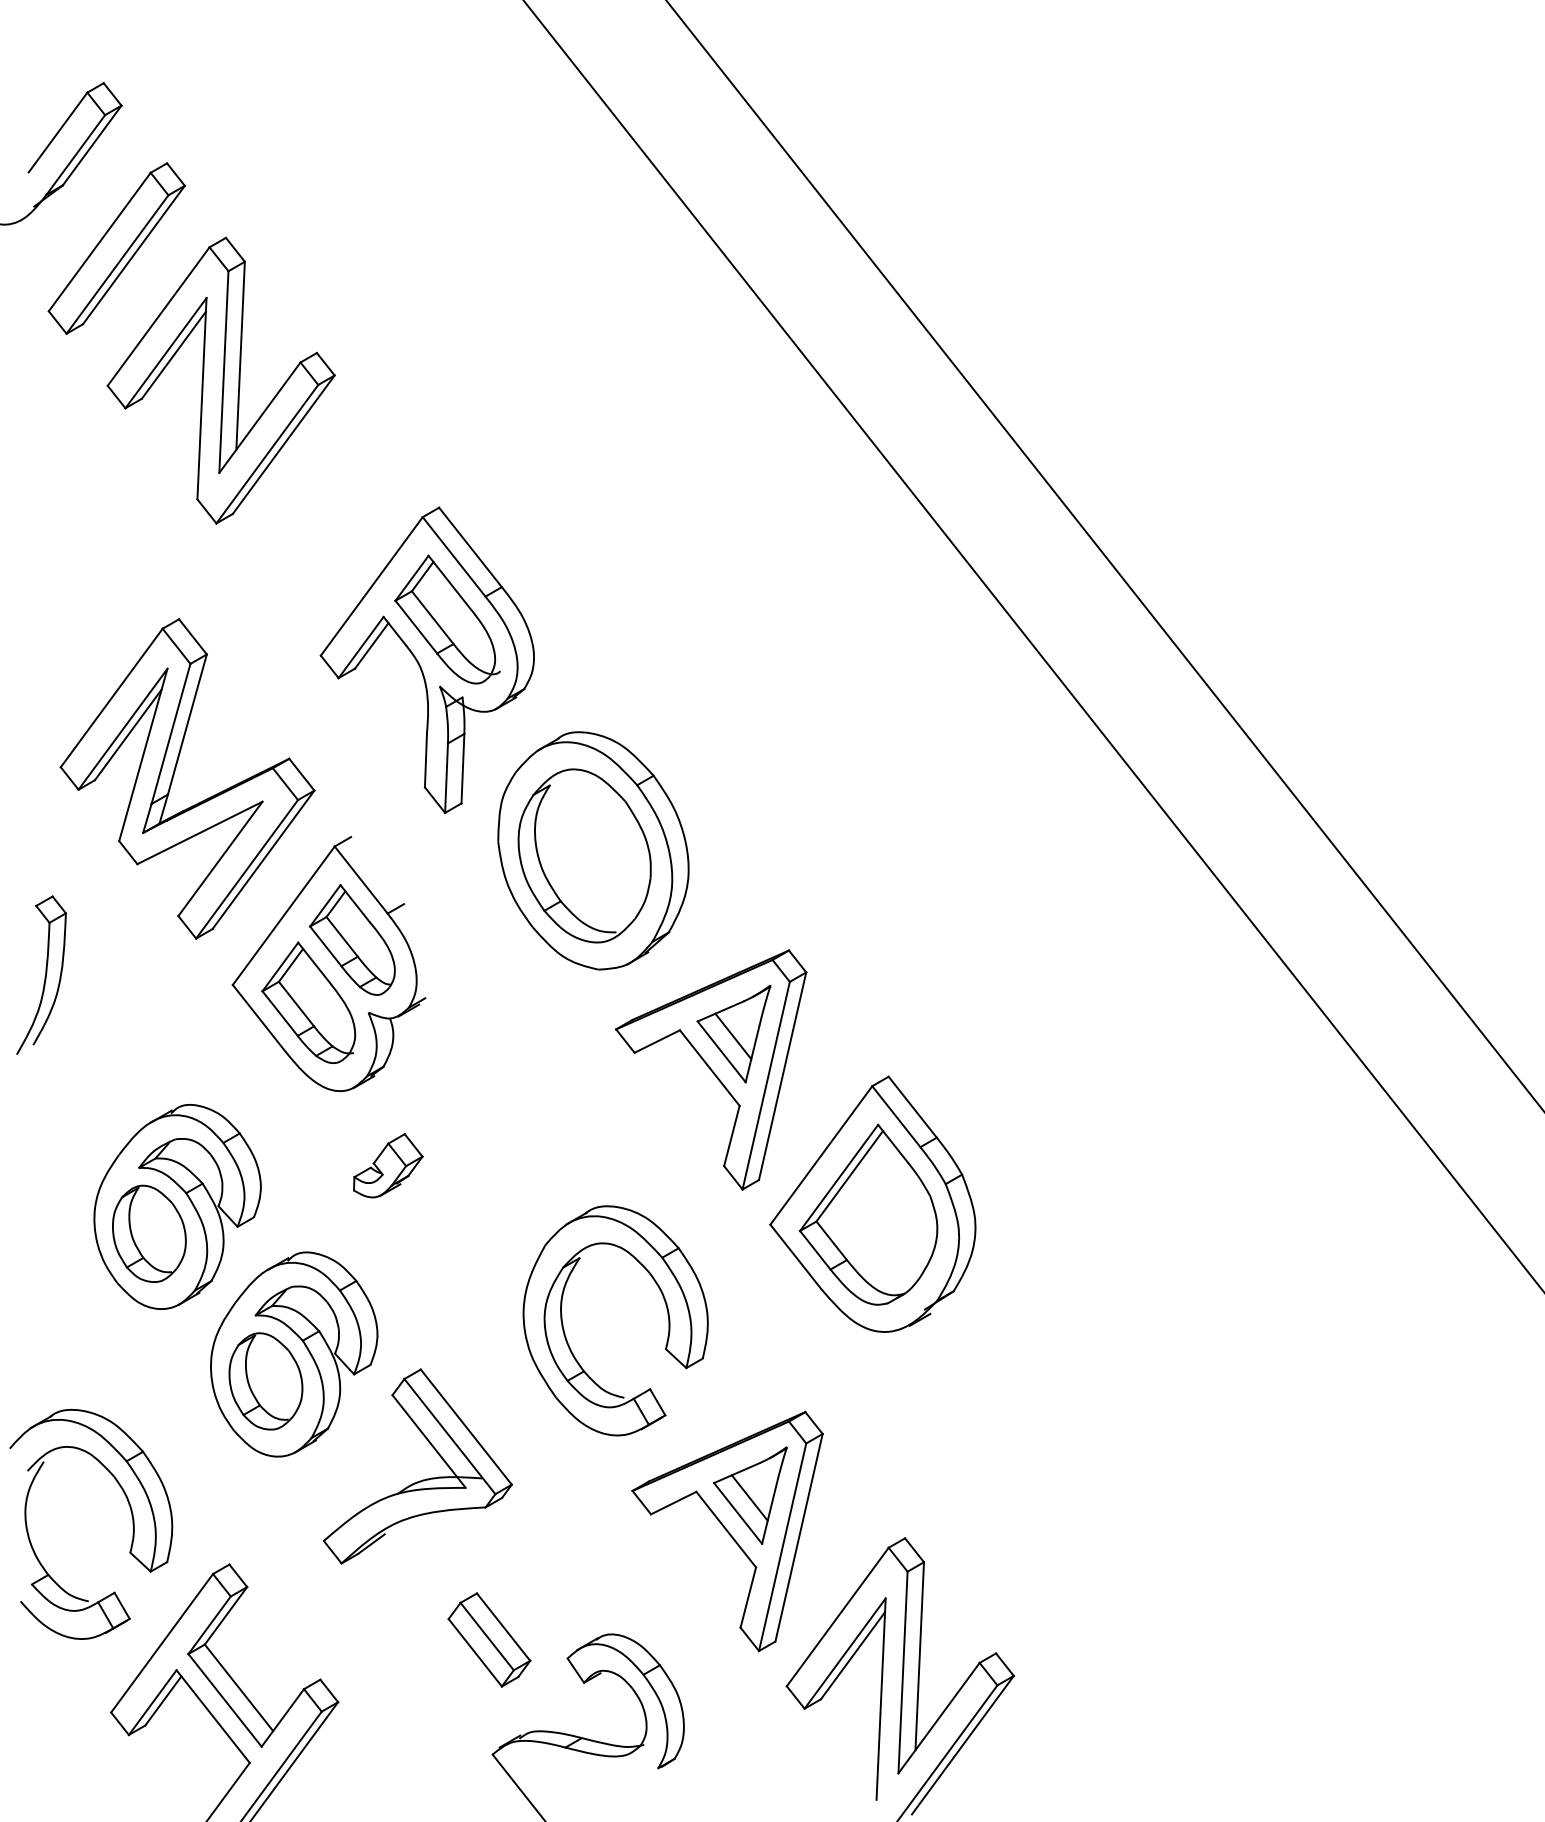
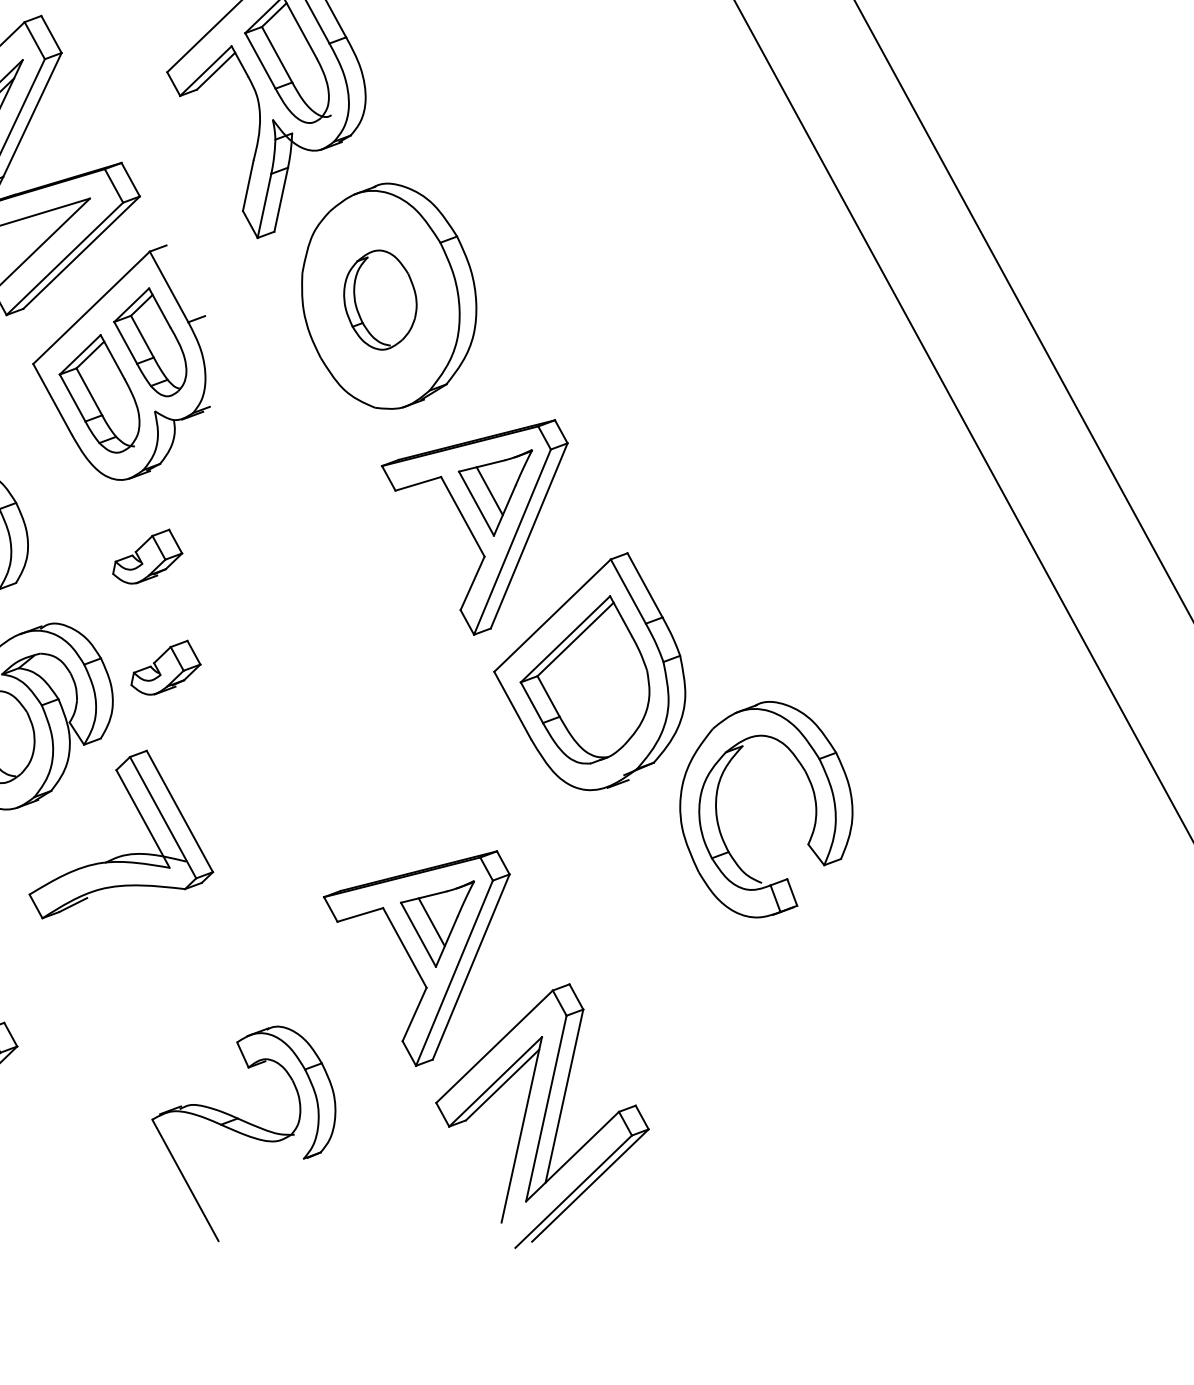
part: (584, 855) -> (380, 299), size x0.6
part: (427, 1278) -> (167, 667), added
part: (566, 1336) -> (718, 816), moved
part: (489, 1639) -> (167, 1012), removed

